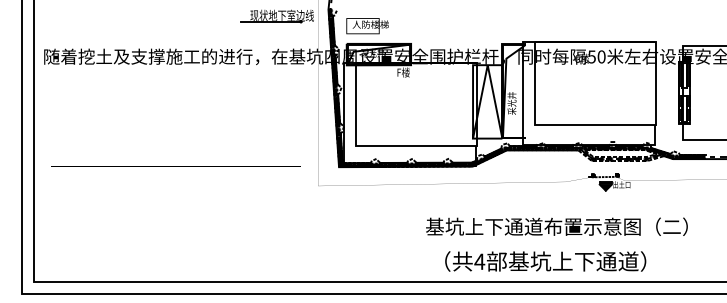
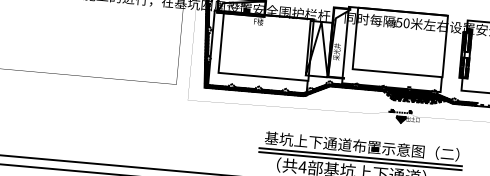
hatch: (620, 153) -> (414, 96), added
line: (555, 241) -> (360, 157), added
line: (555, 246) -> (359, 160), added

